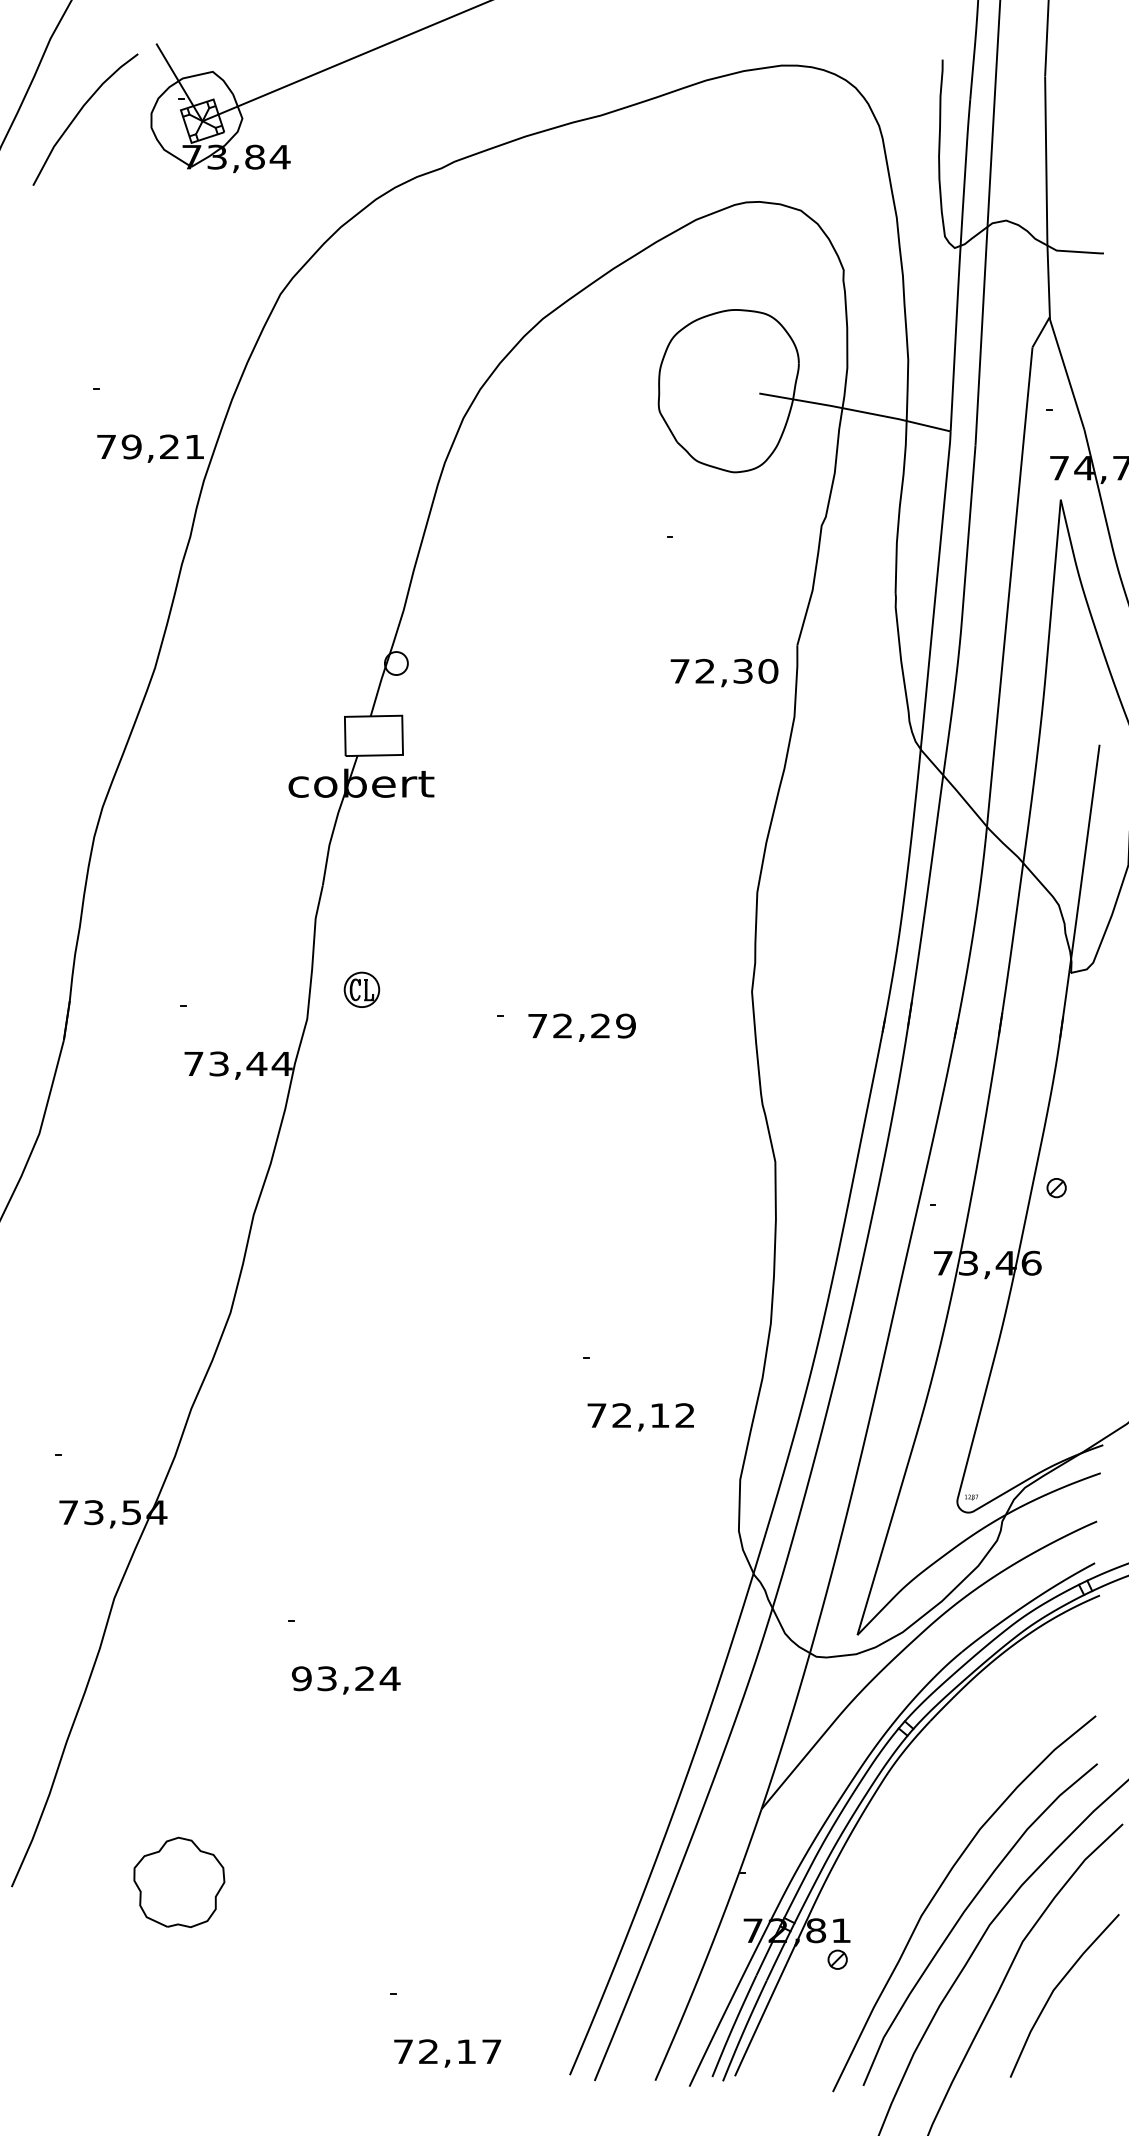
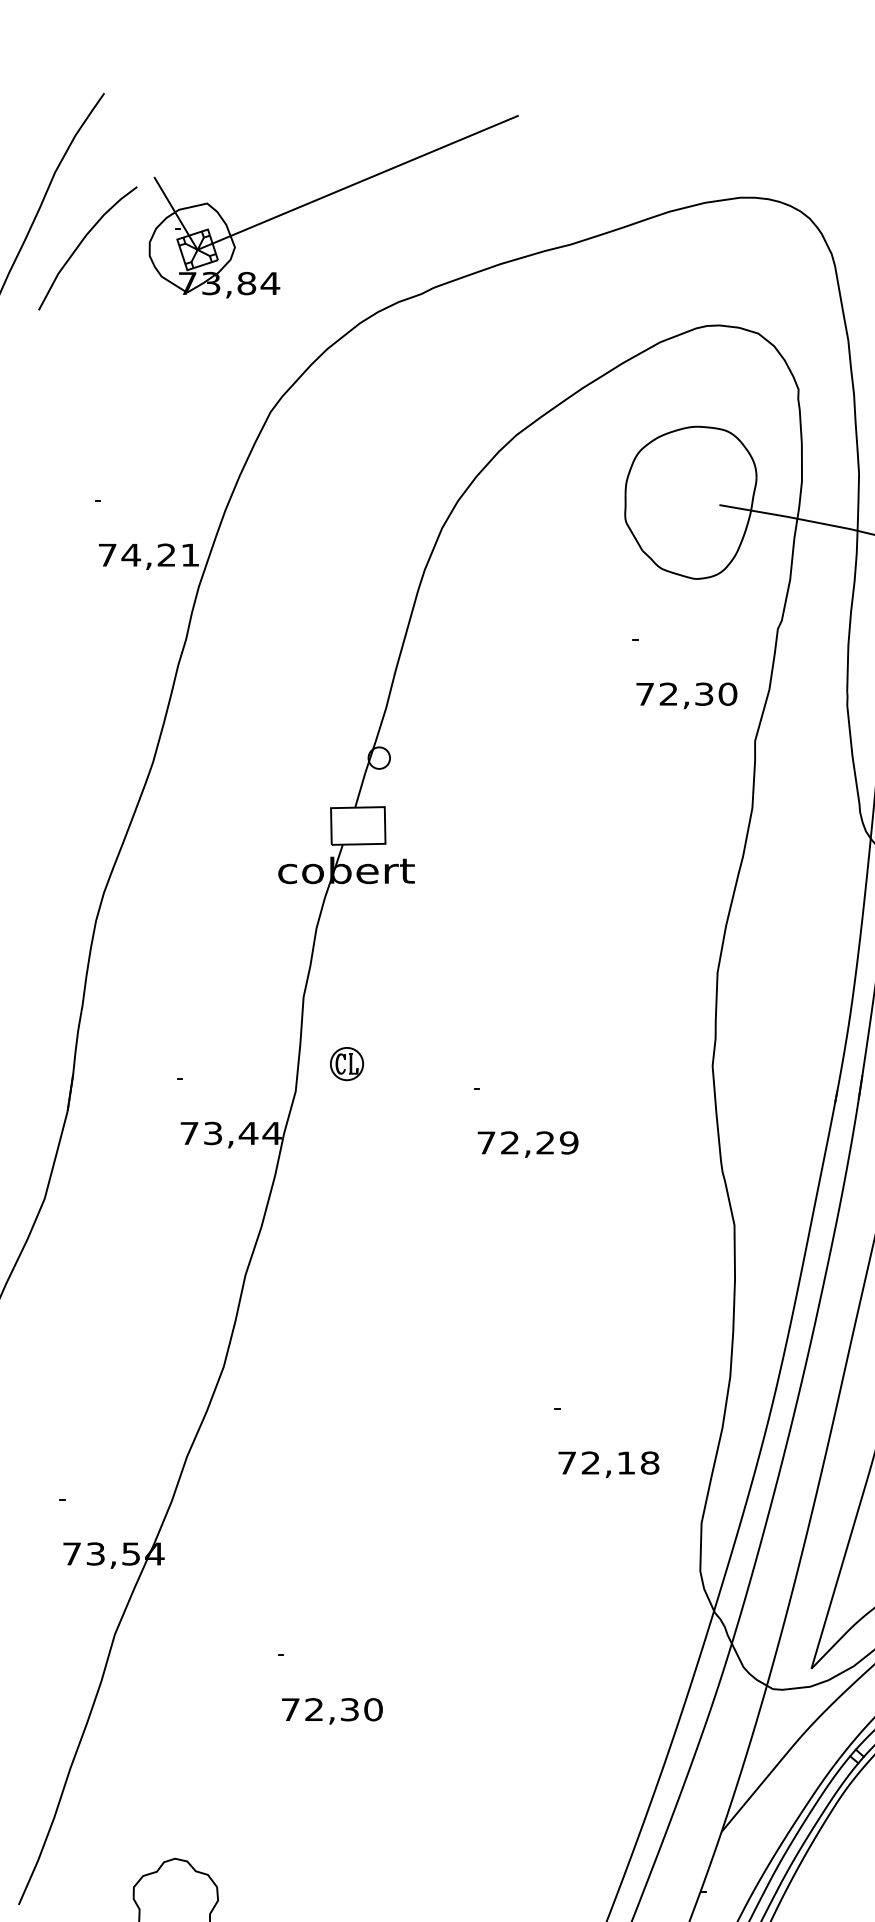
text: (131, 446) -> (131, 554), 79,21 -> 74,21
text: (724, 673) -> (686, 696), moved
text: (581, 1027) -> (527, 1144), moved
text: (685, 1415) -> (650, 1462), 72,12 -> 72,18
text: (345, 1678) -> (331, 1709), 93,24 -> 72,30

